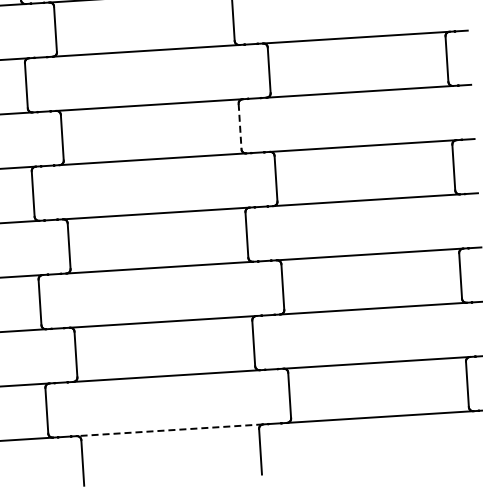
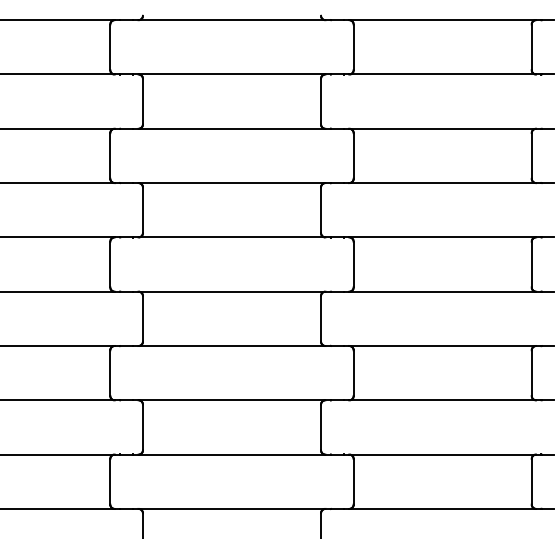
line: (240, 126) -> (321, 210), dashed -> solid
line: (169, 429) -> (231, 508), dashed -> solid

